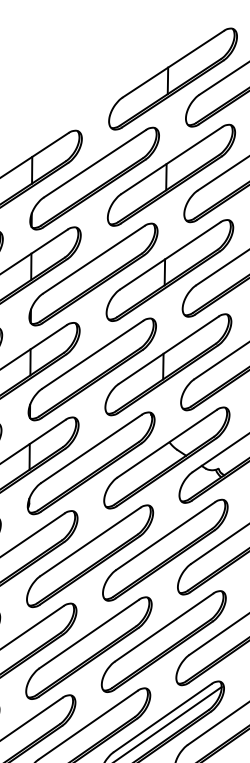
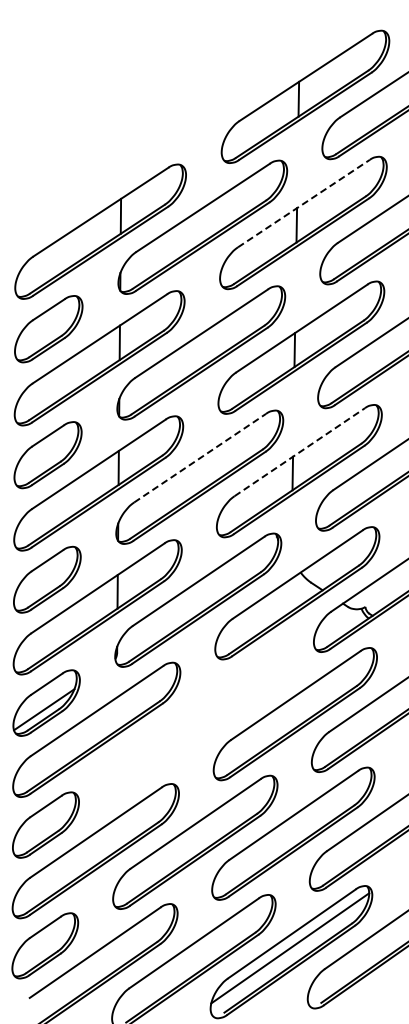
line: (172, 160) -> (304, 203), solid -> dashed
line: (168, 350) -> (299, 452), solid -> dashed
line: (92, 354) -> (200, 457), solid -> dashed
part: (89, 555) -> (196, 721), removed

